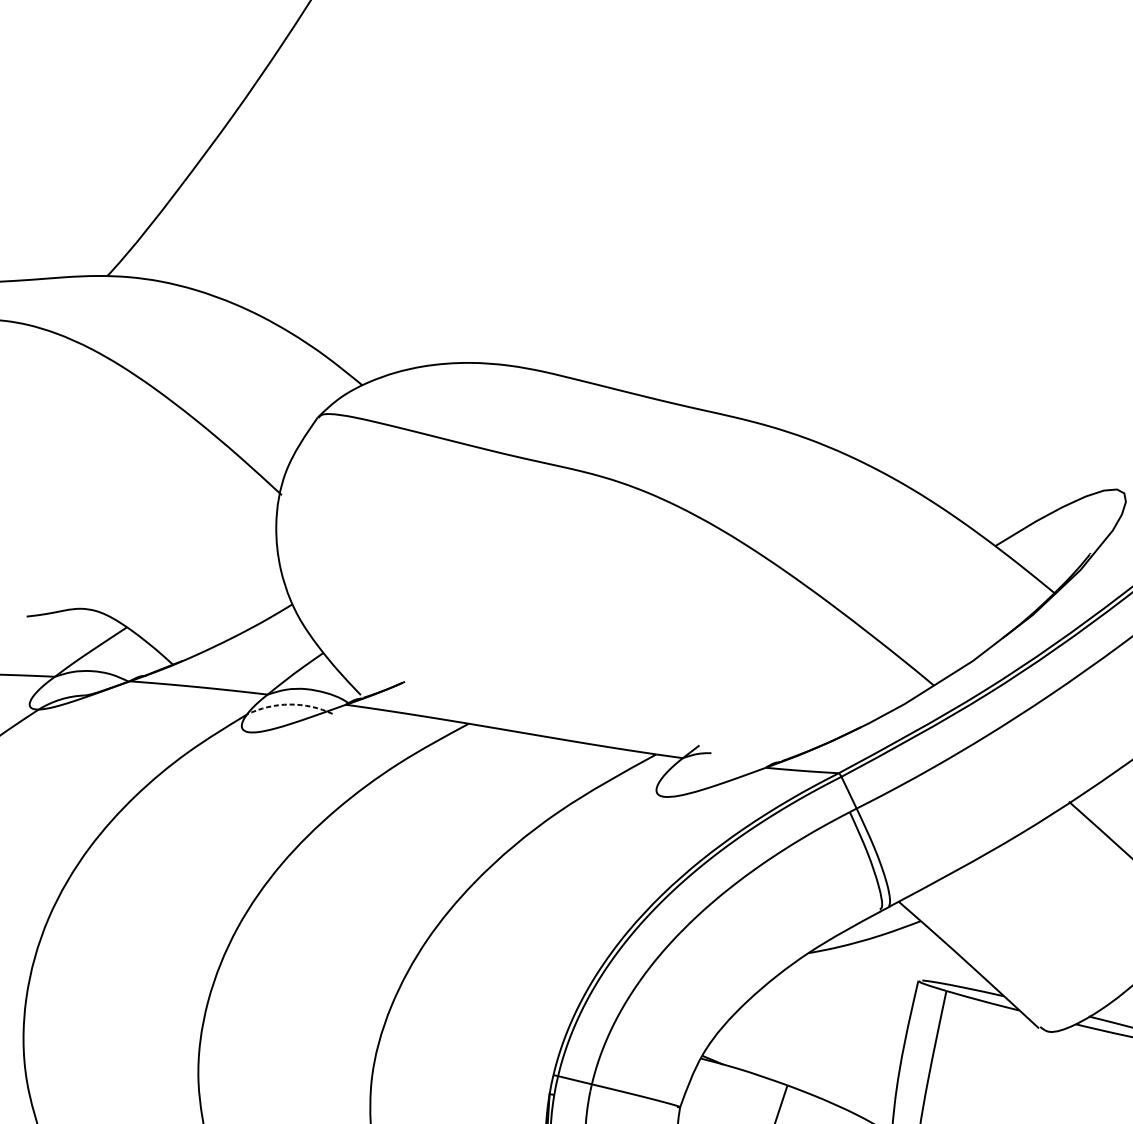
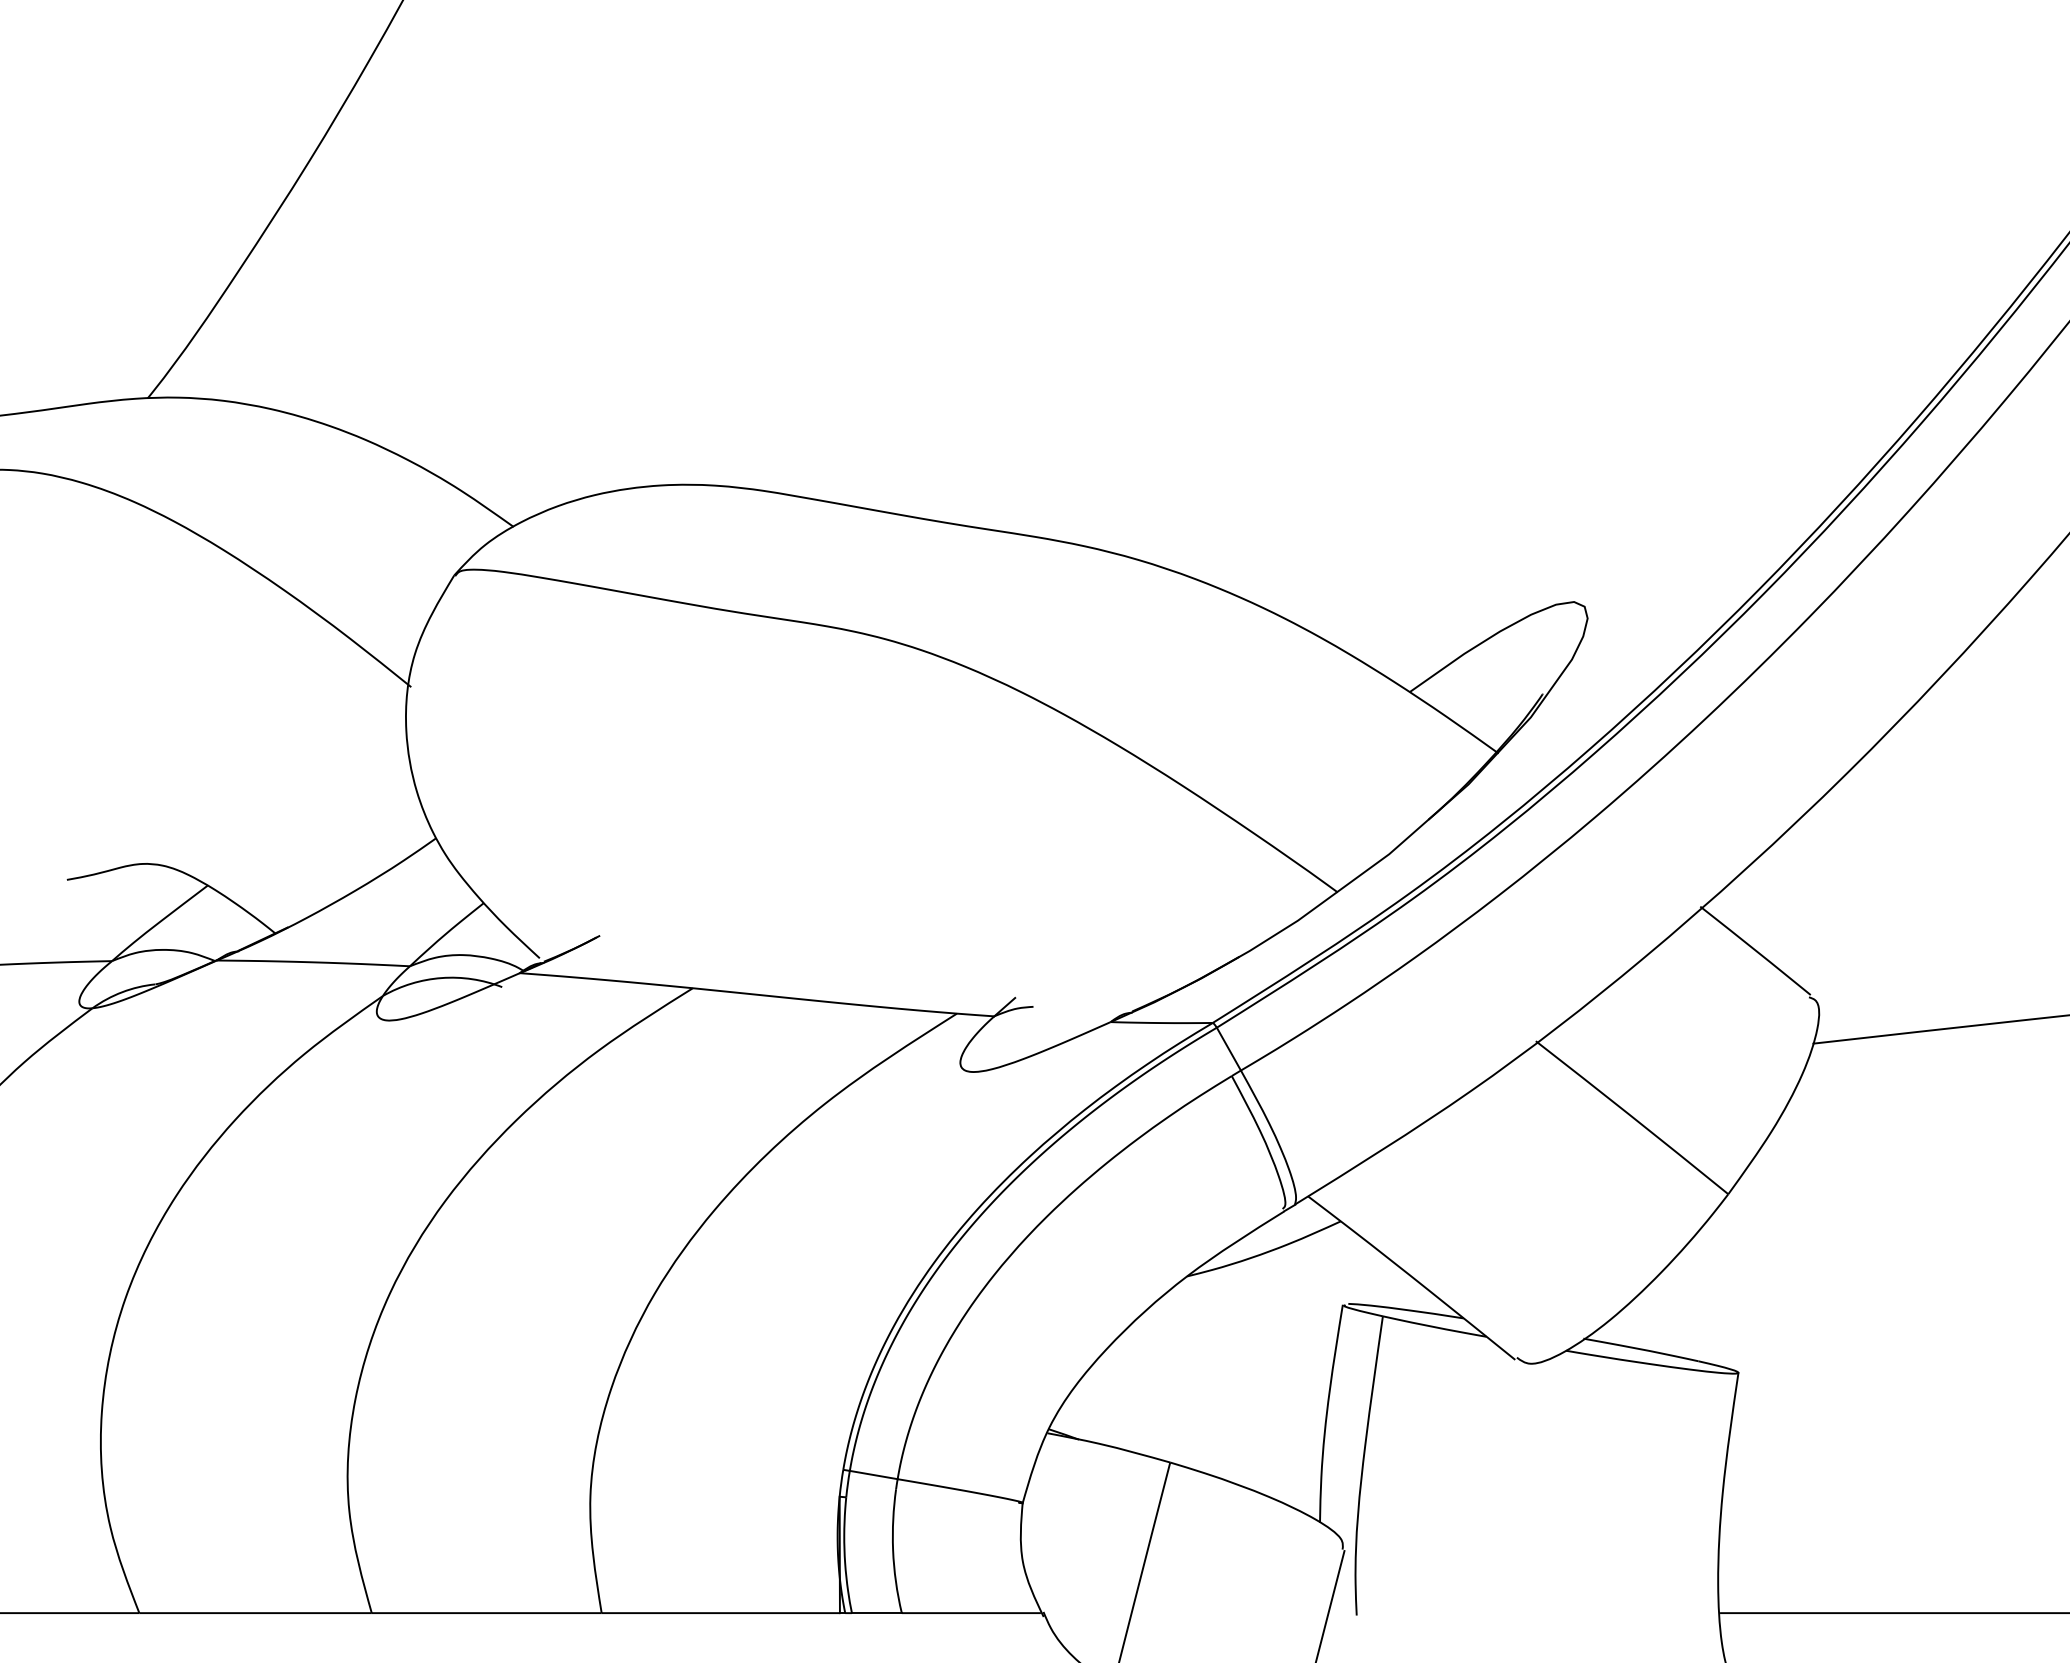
arc: (289, 704) -> (441, 978), dashed -> solid

